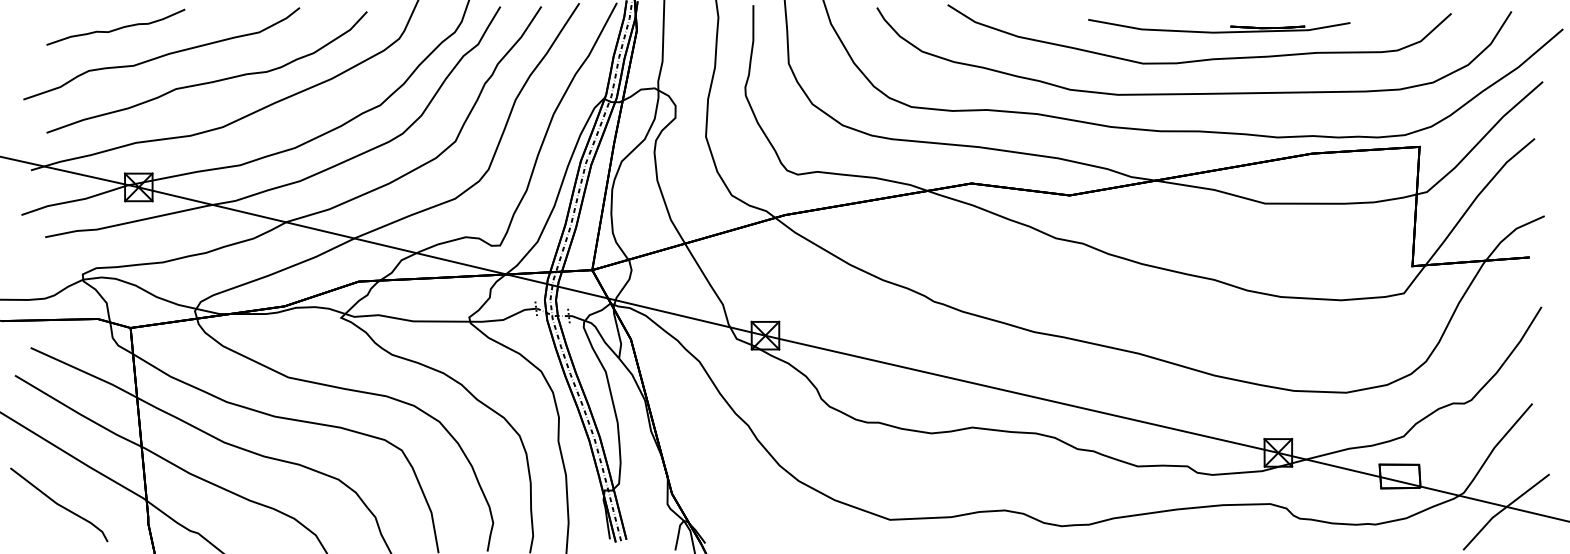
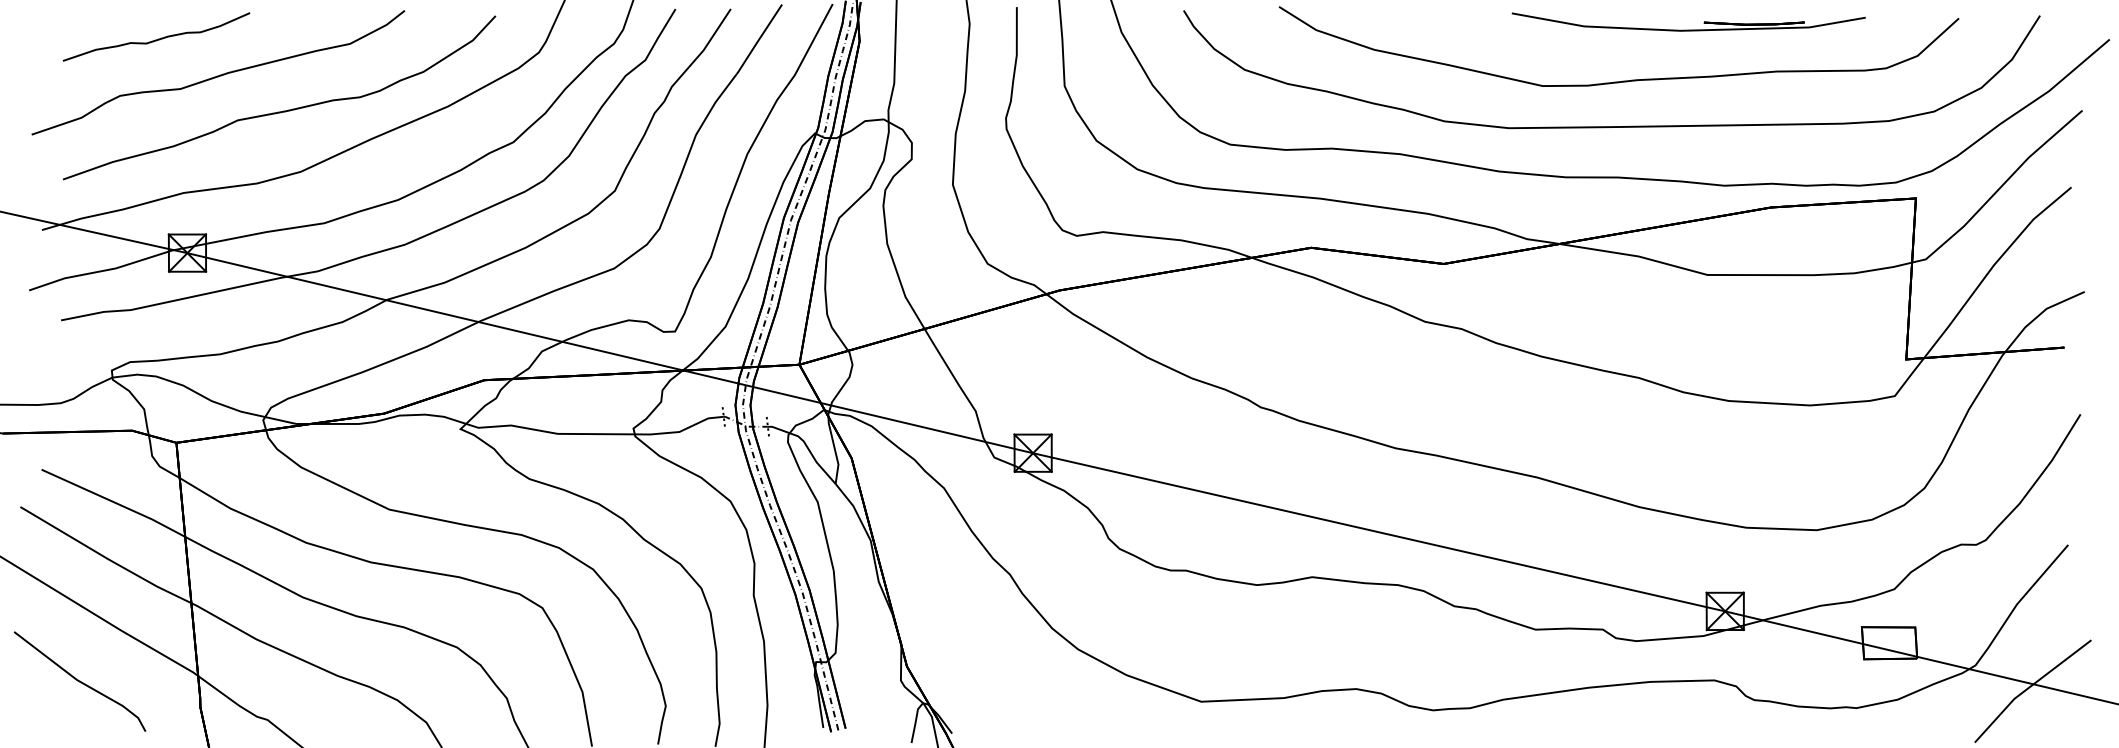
part: (1219, 26) -> (1689, 22), moved

